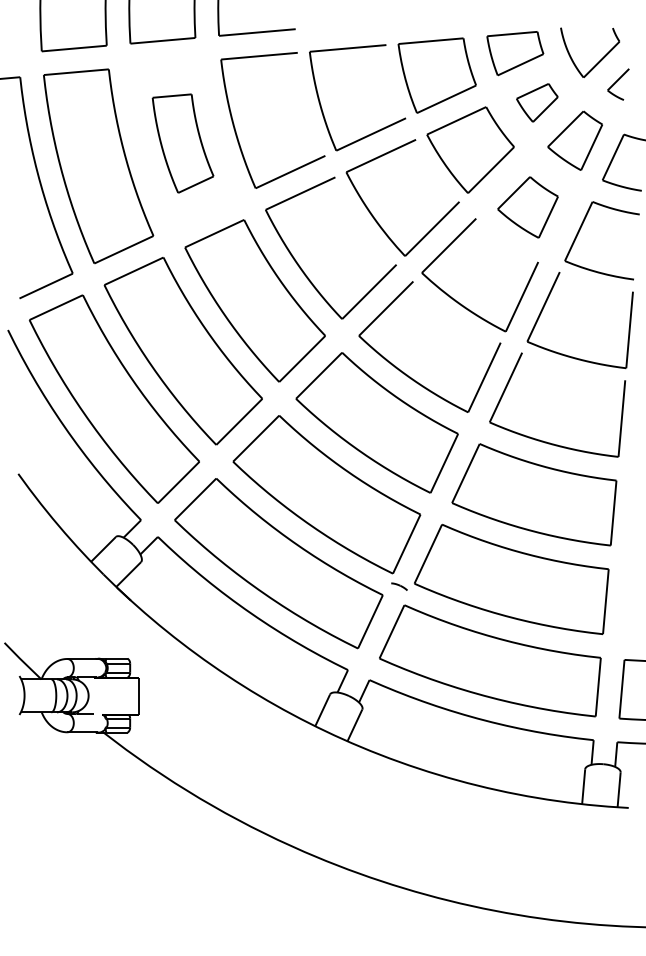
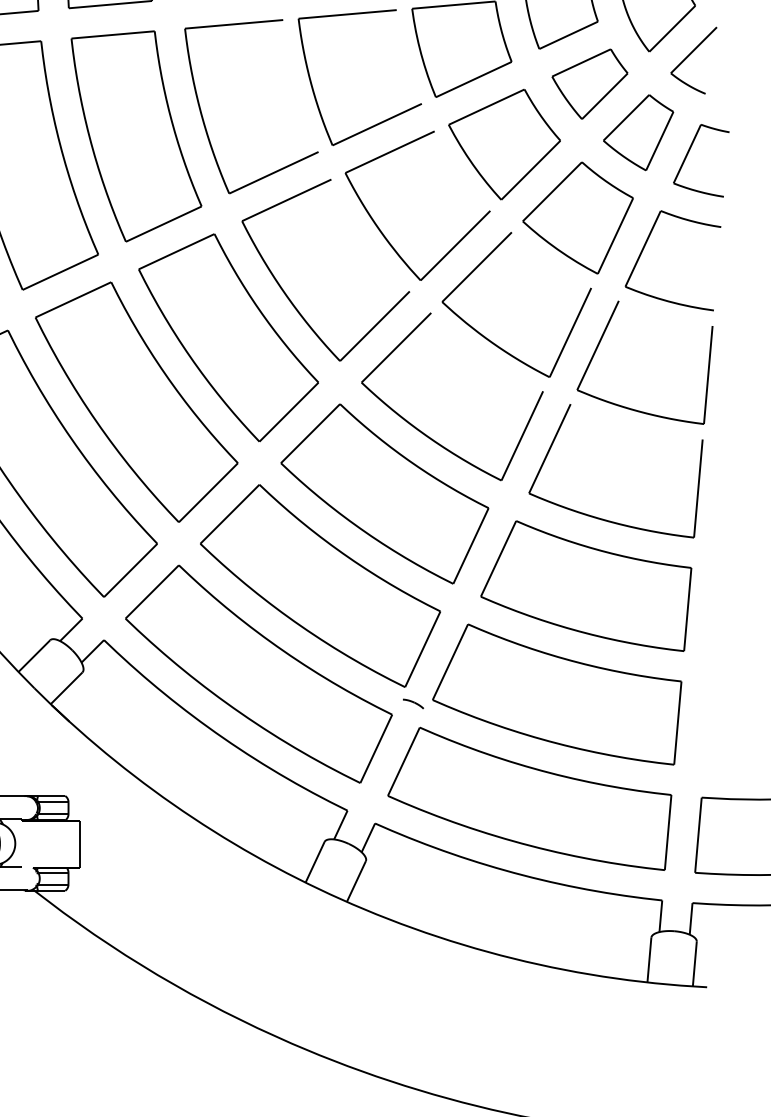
part: (618, 84) -> (694, 60), size x1.67
part: (537, 102) -> (590, 83), size x1.43
part: (182, 143) -> (135, 136), size x1.67
part: (527, 207) -> (577, 218), size x1.43

